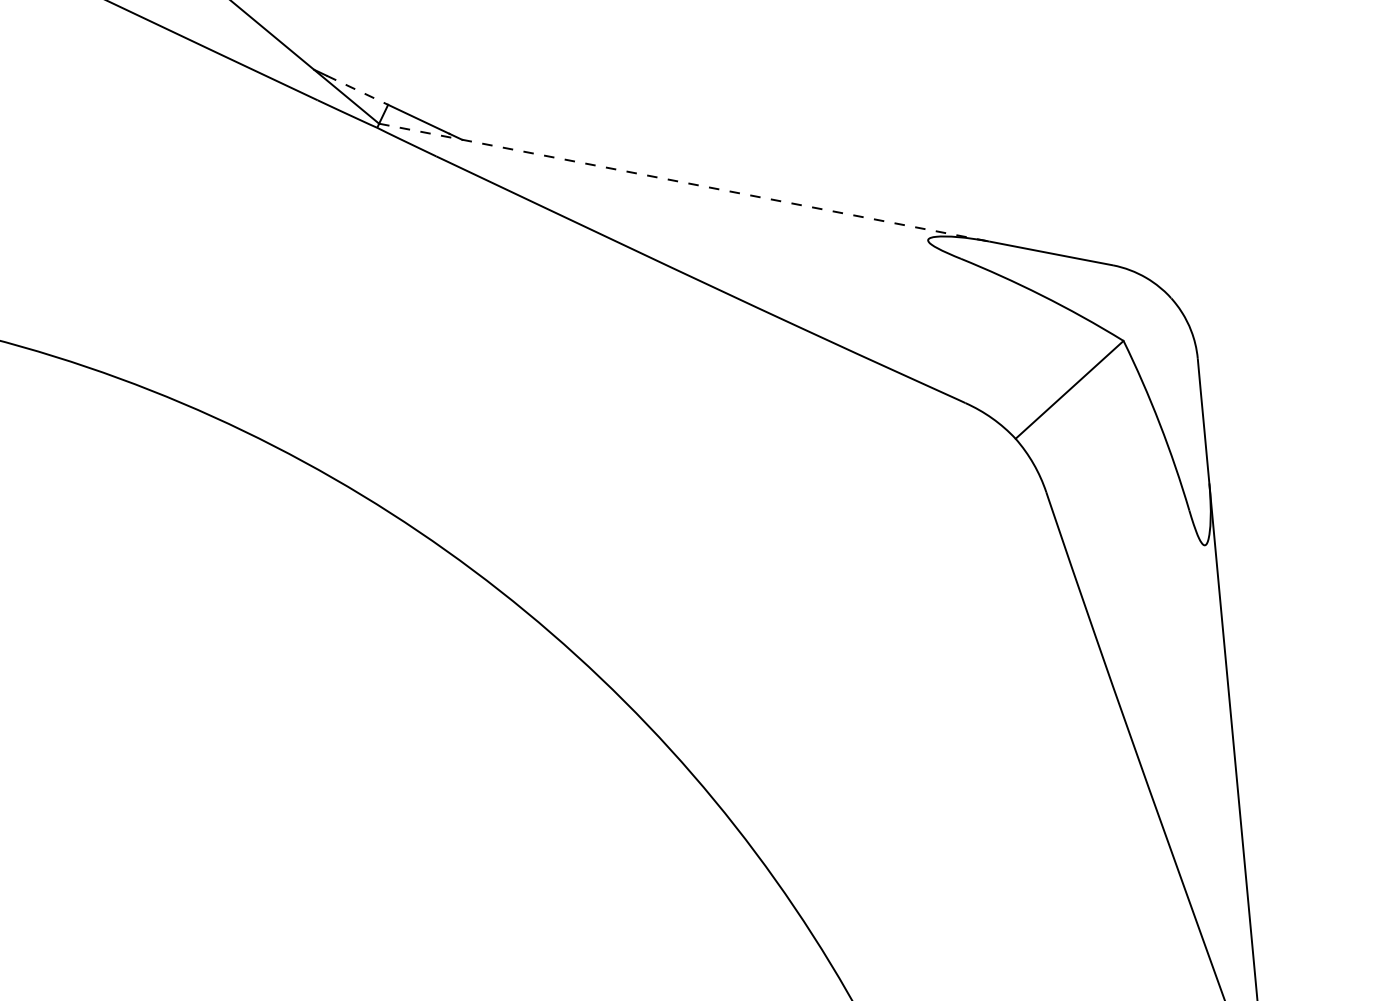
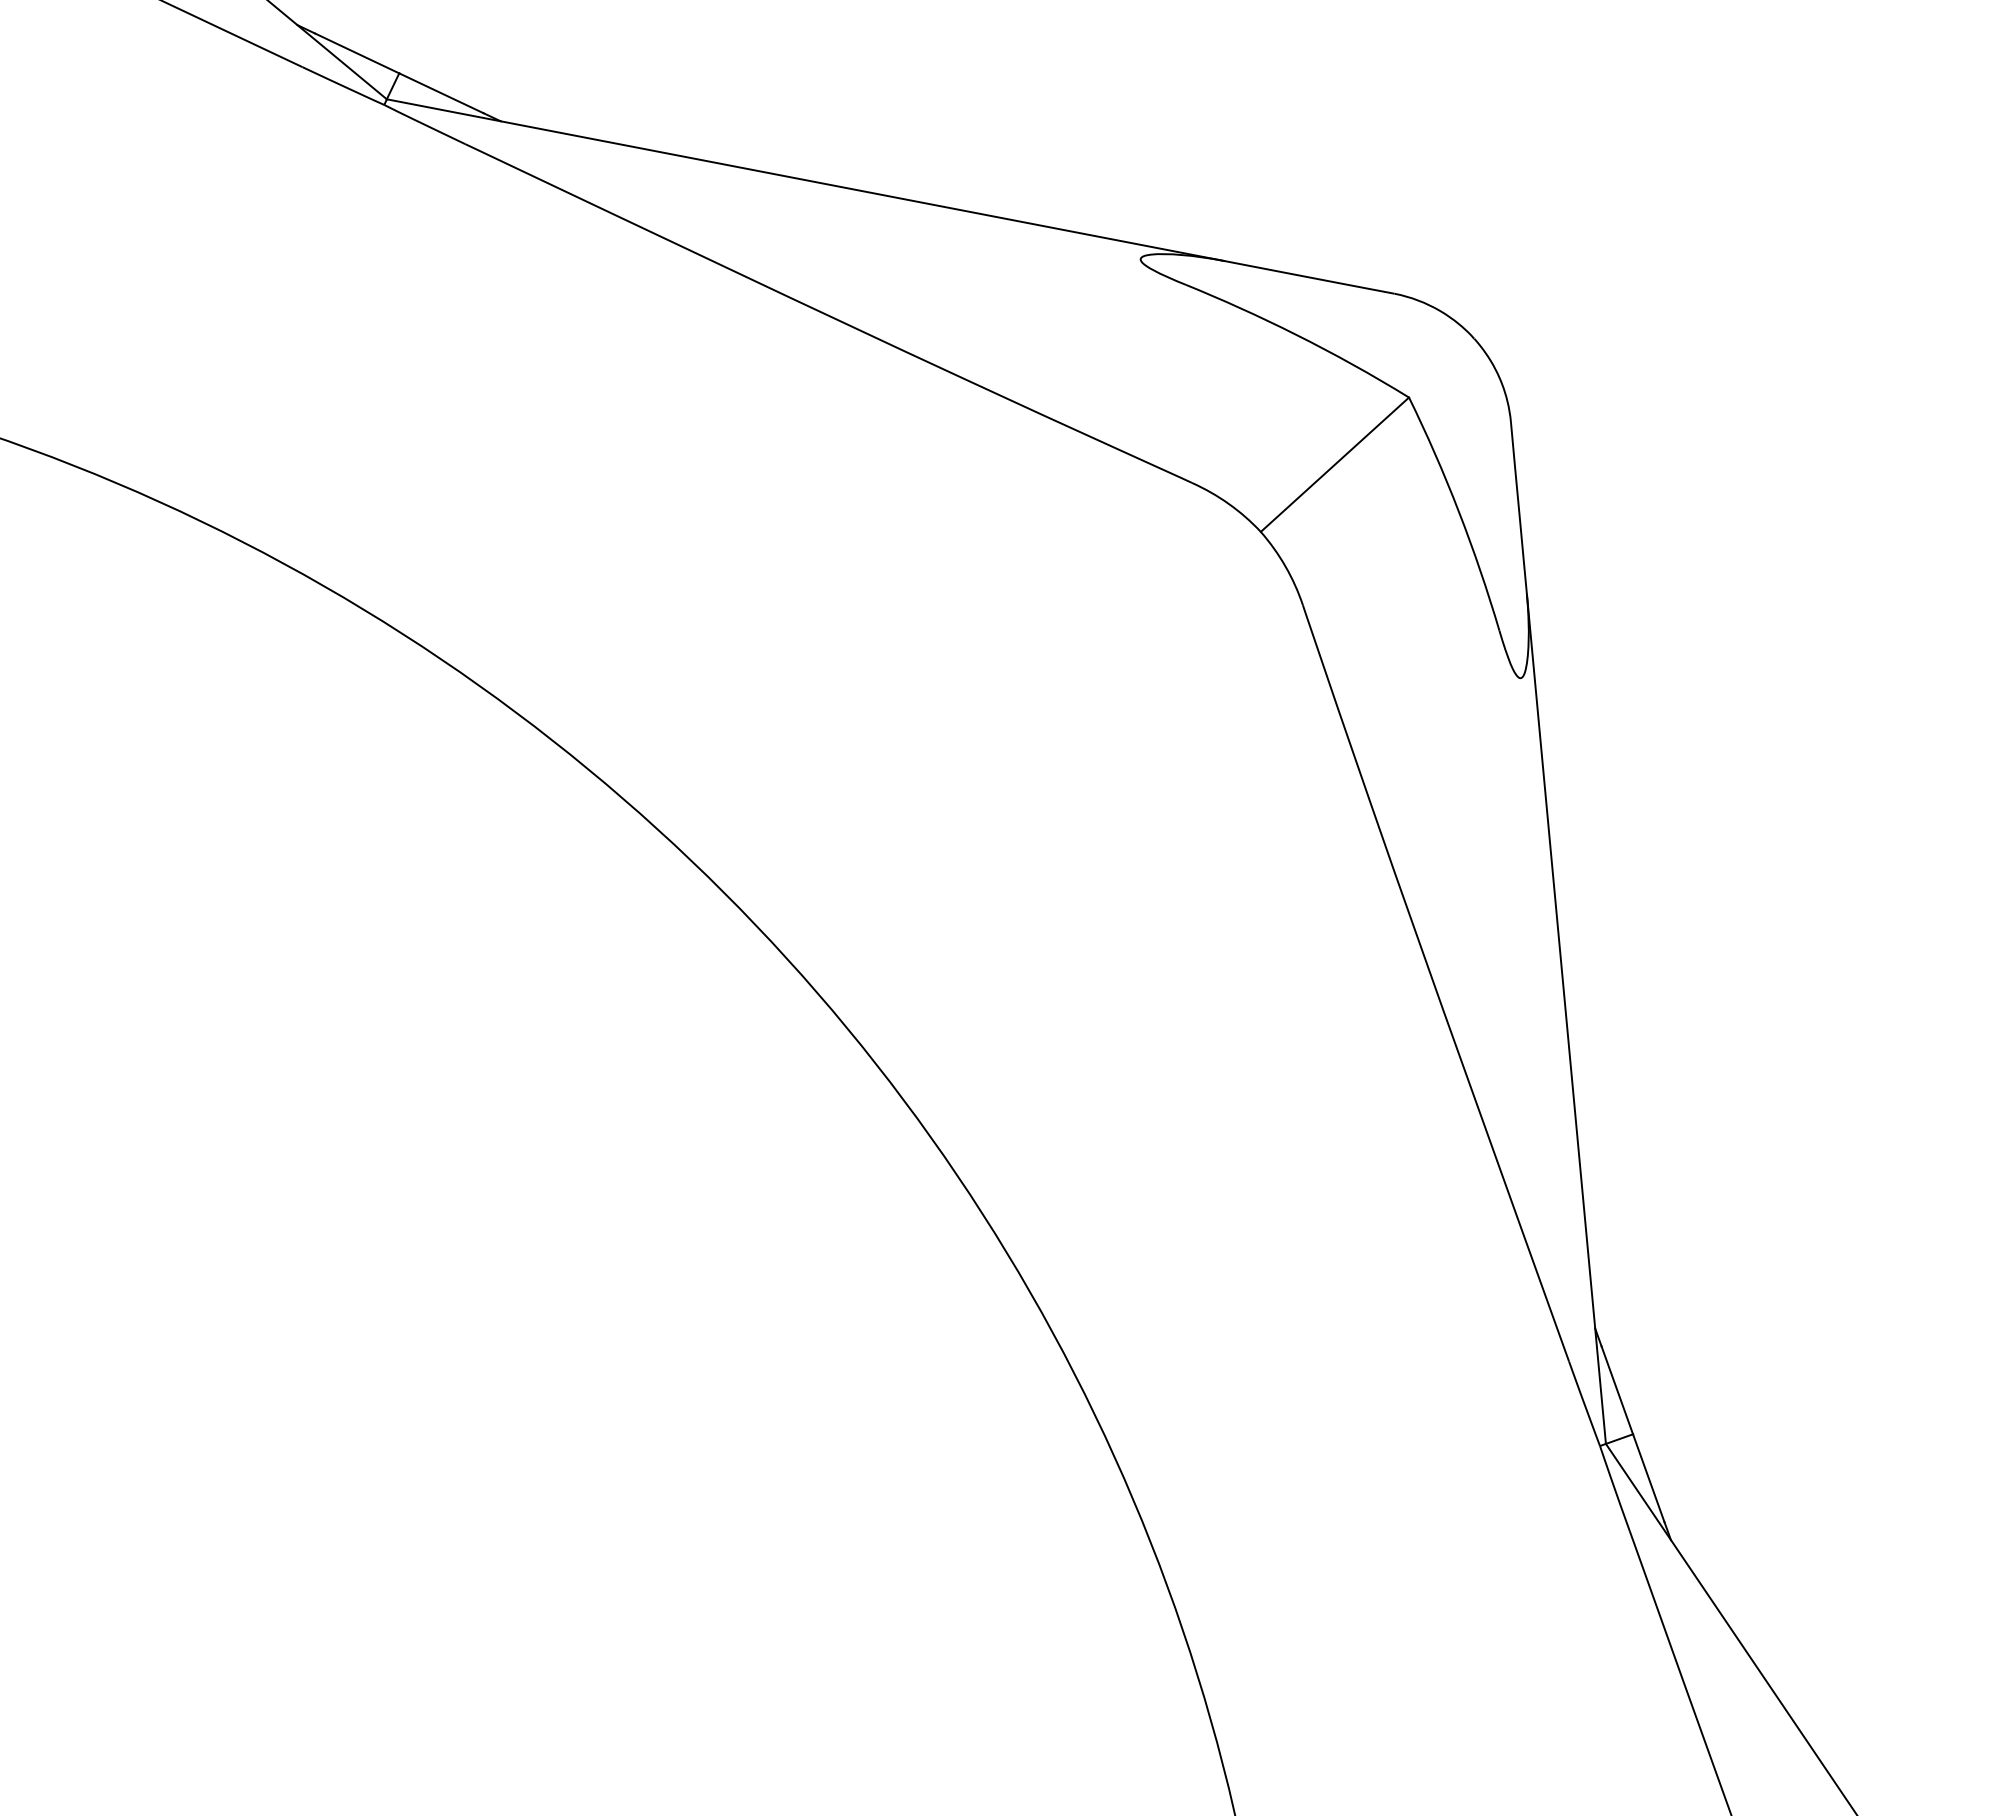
line: (357, 90) -> (357, 53), dashed -> solid
line: (684, 182) -> (805, 180), dashed -> solid

